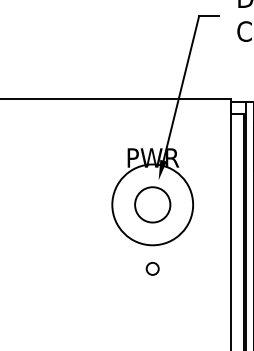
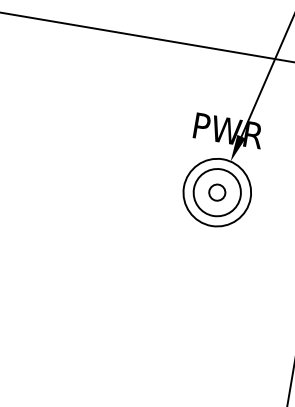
circle: (152, 204) -> (217, 192), size x0.62
circle: (152, 268) -> (217, 192), moved

